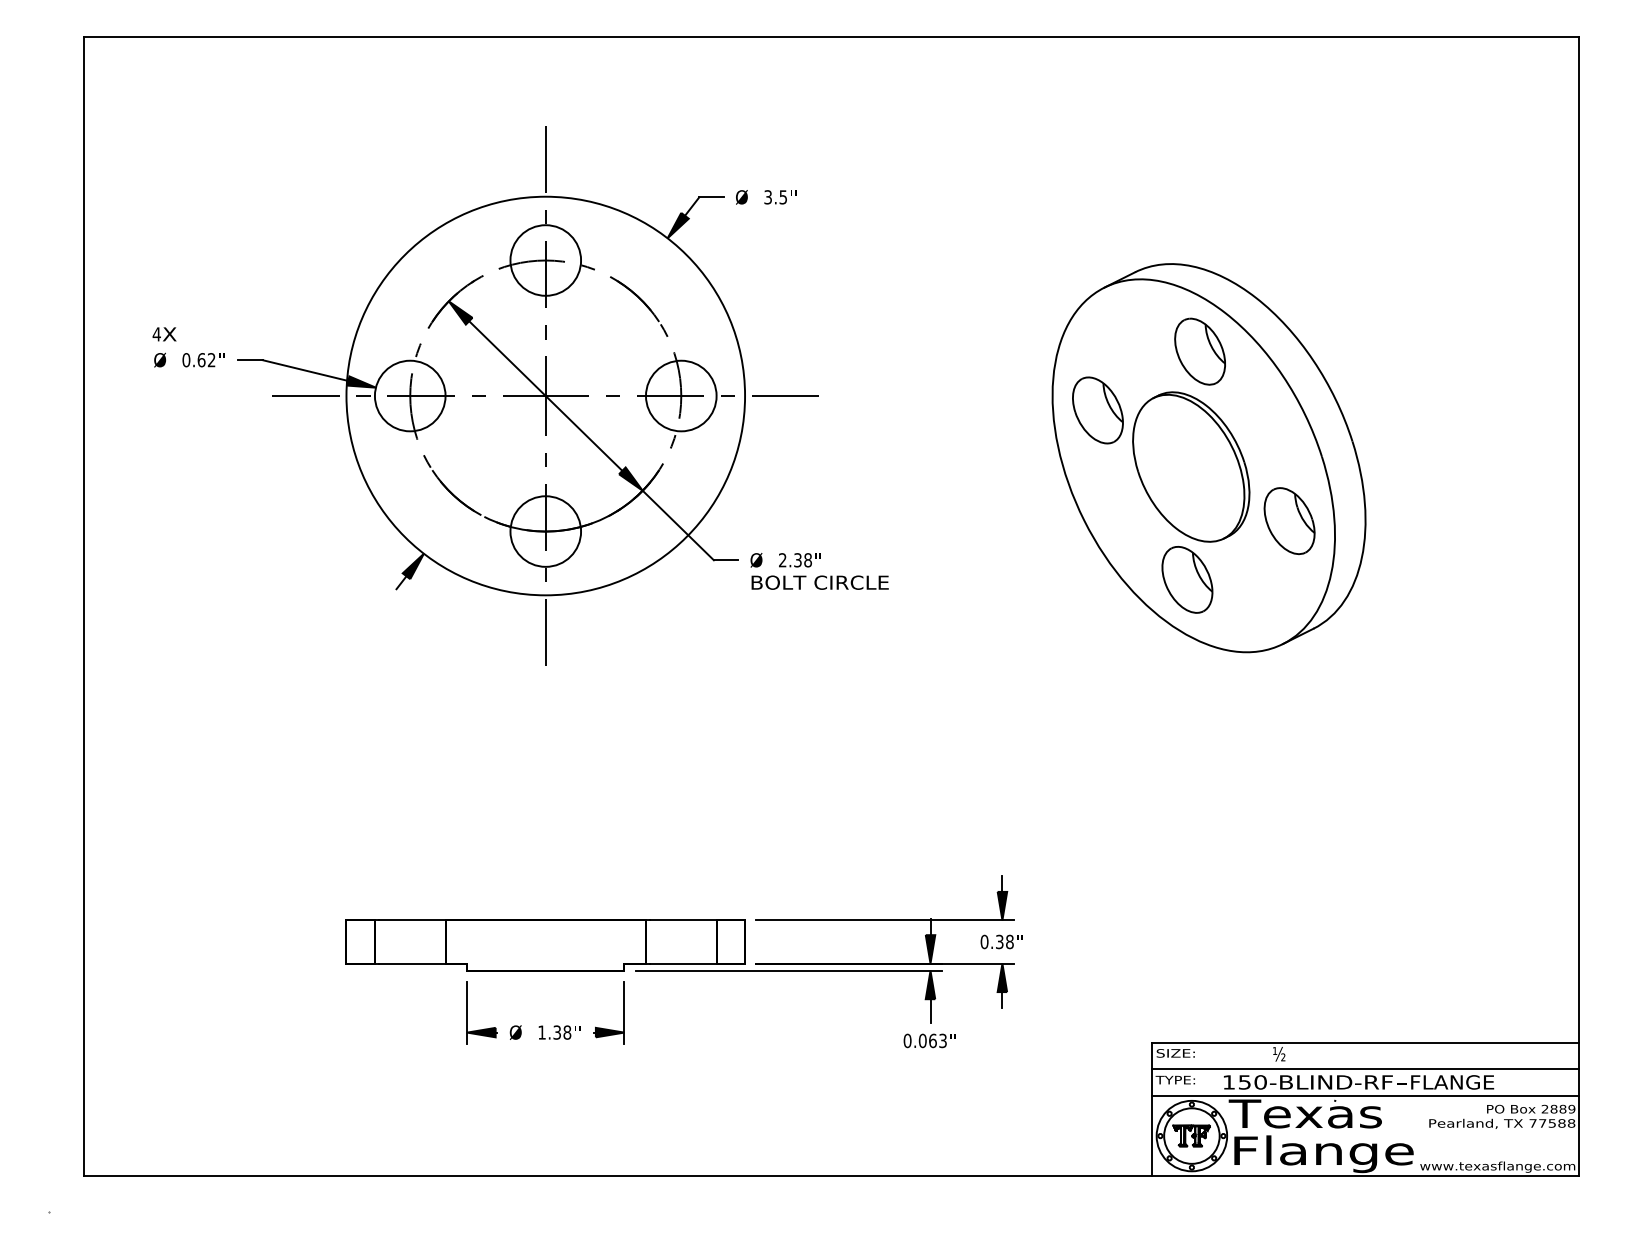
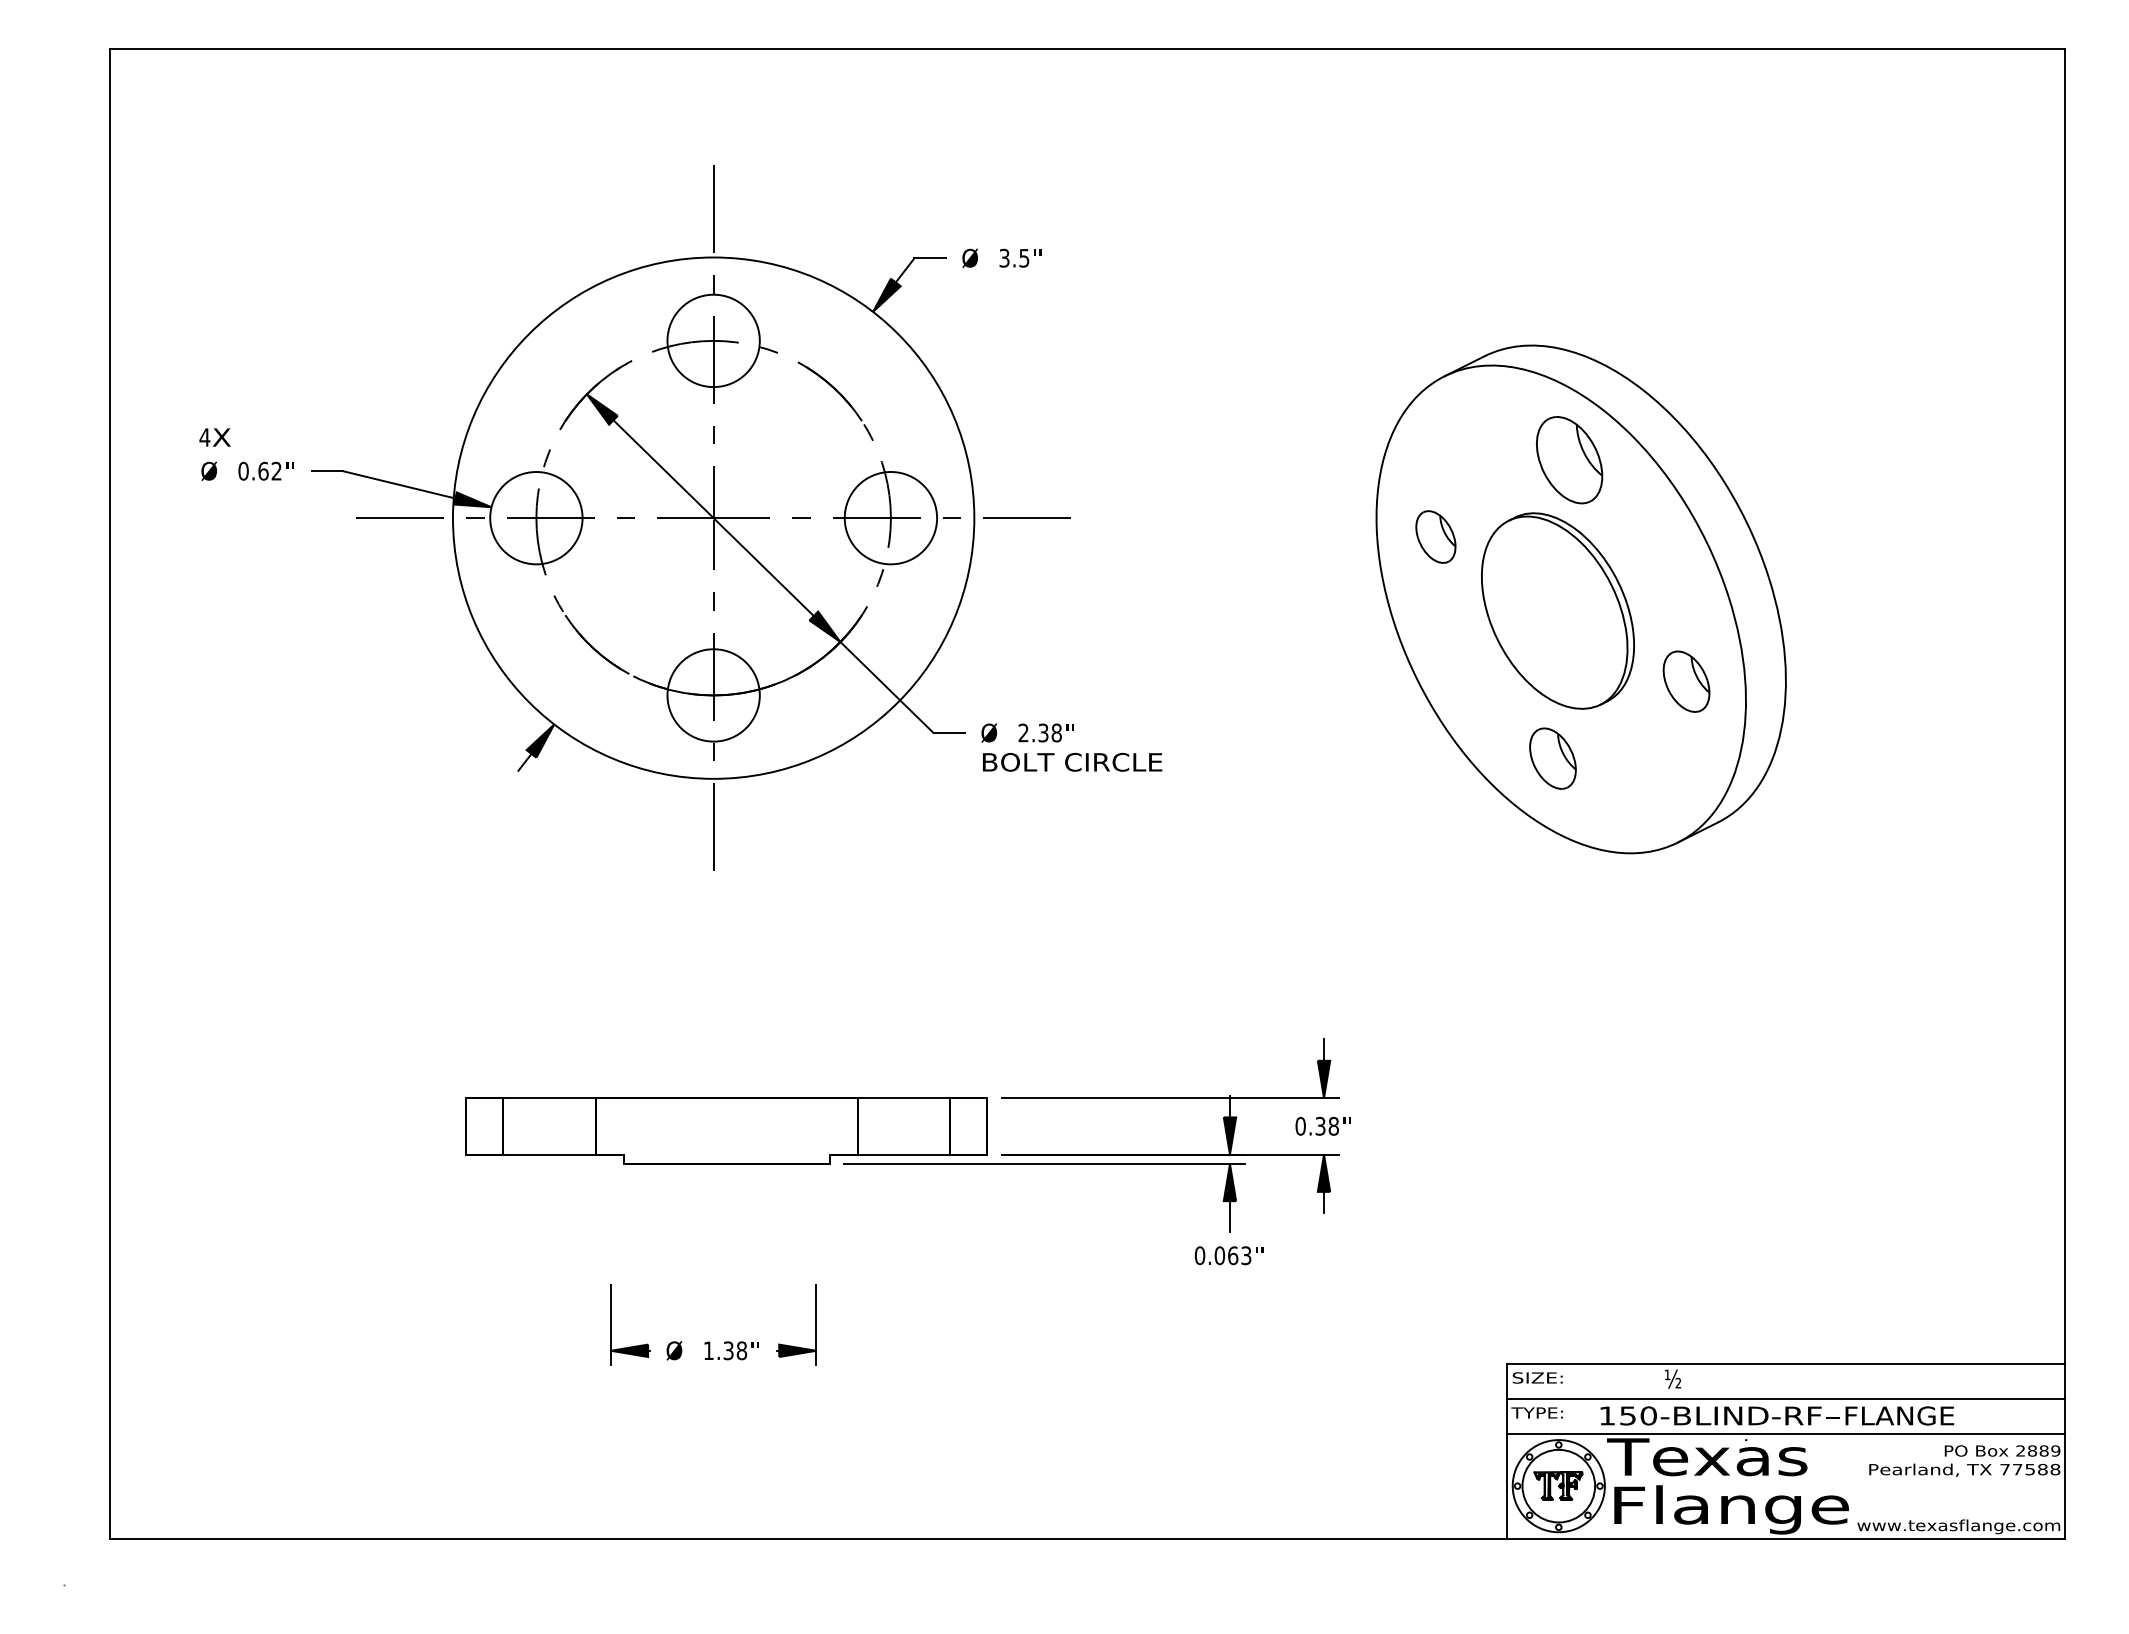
part: (1097, 410) -> (1435, 537), size x0.6
part: (1289, 520) -> (1686, 680), size x0.7
part: (1187, 579) -> (1553, 758), size x0.7
part: (683, 961) -> (906, 1151), moved

